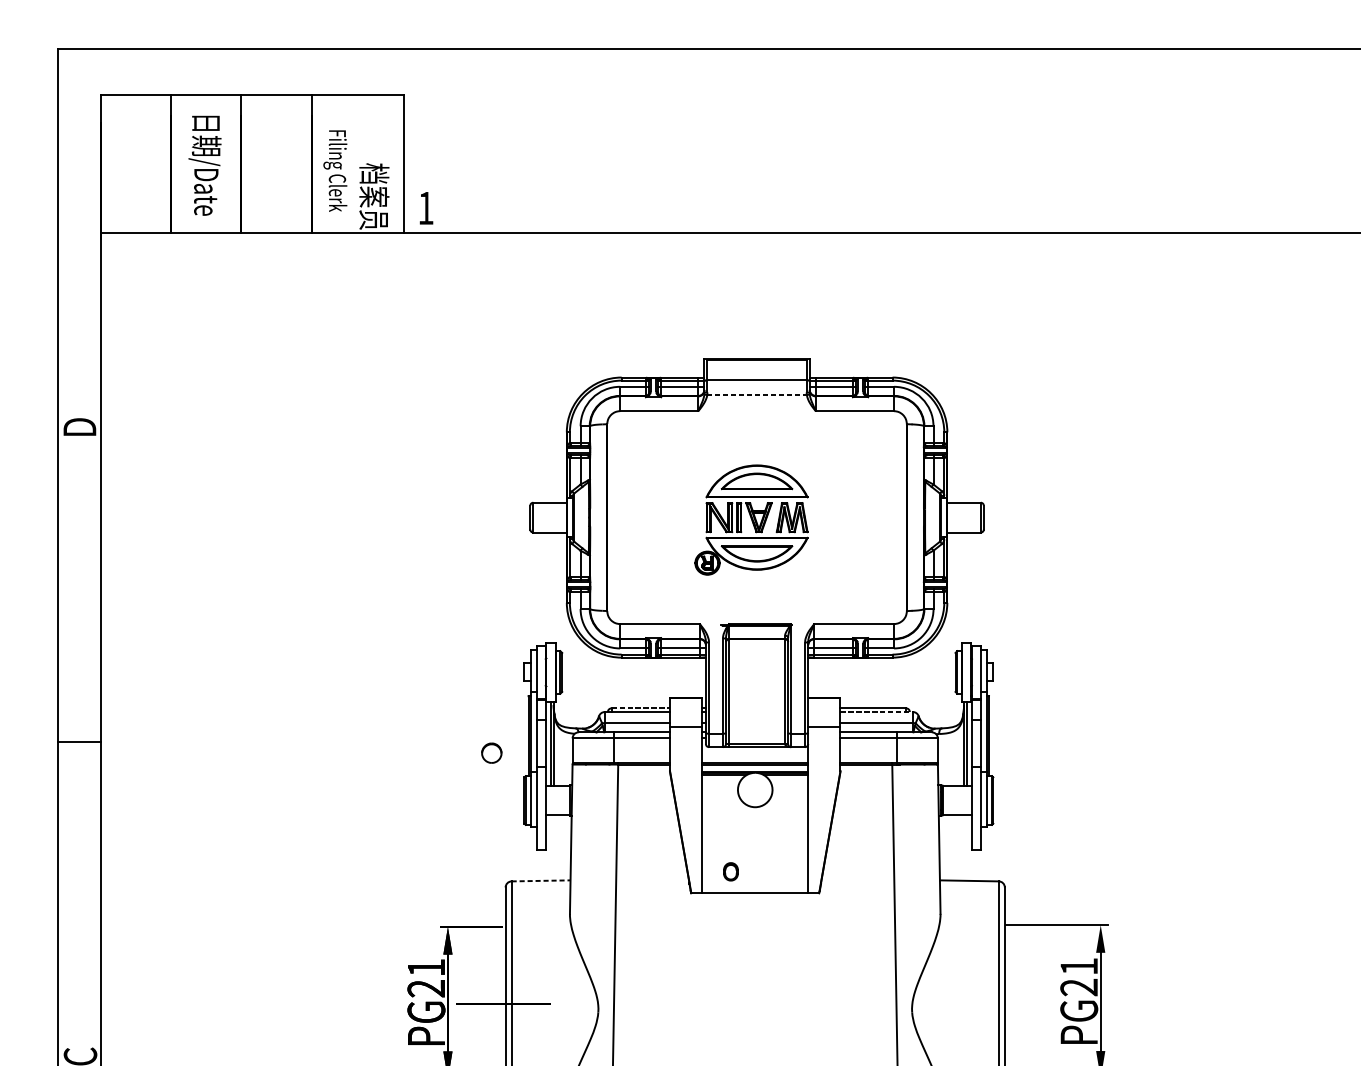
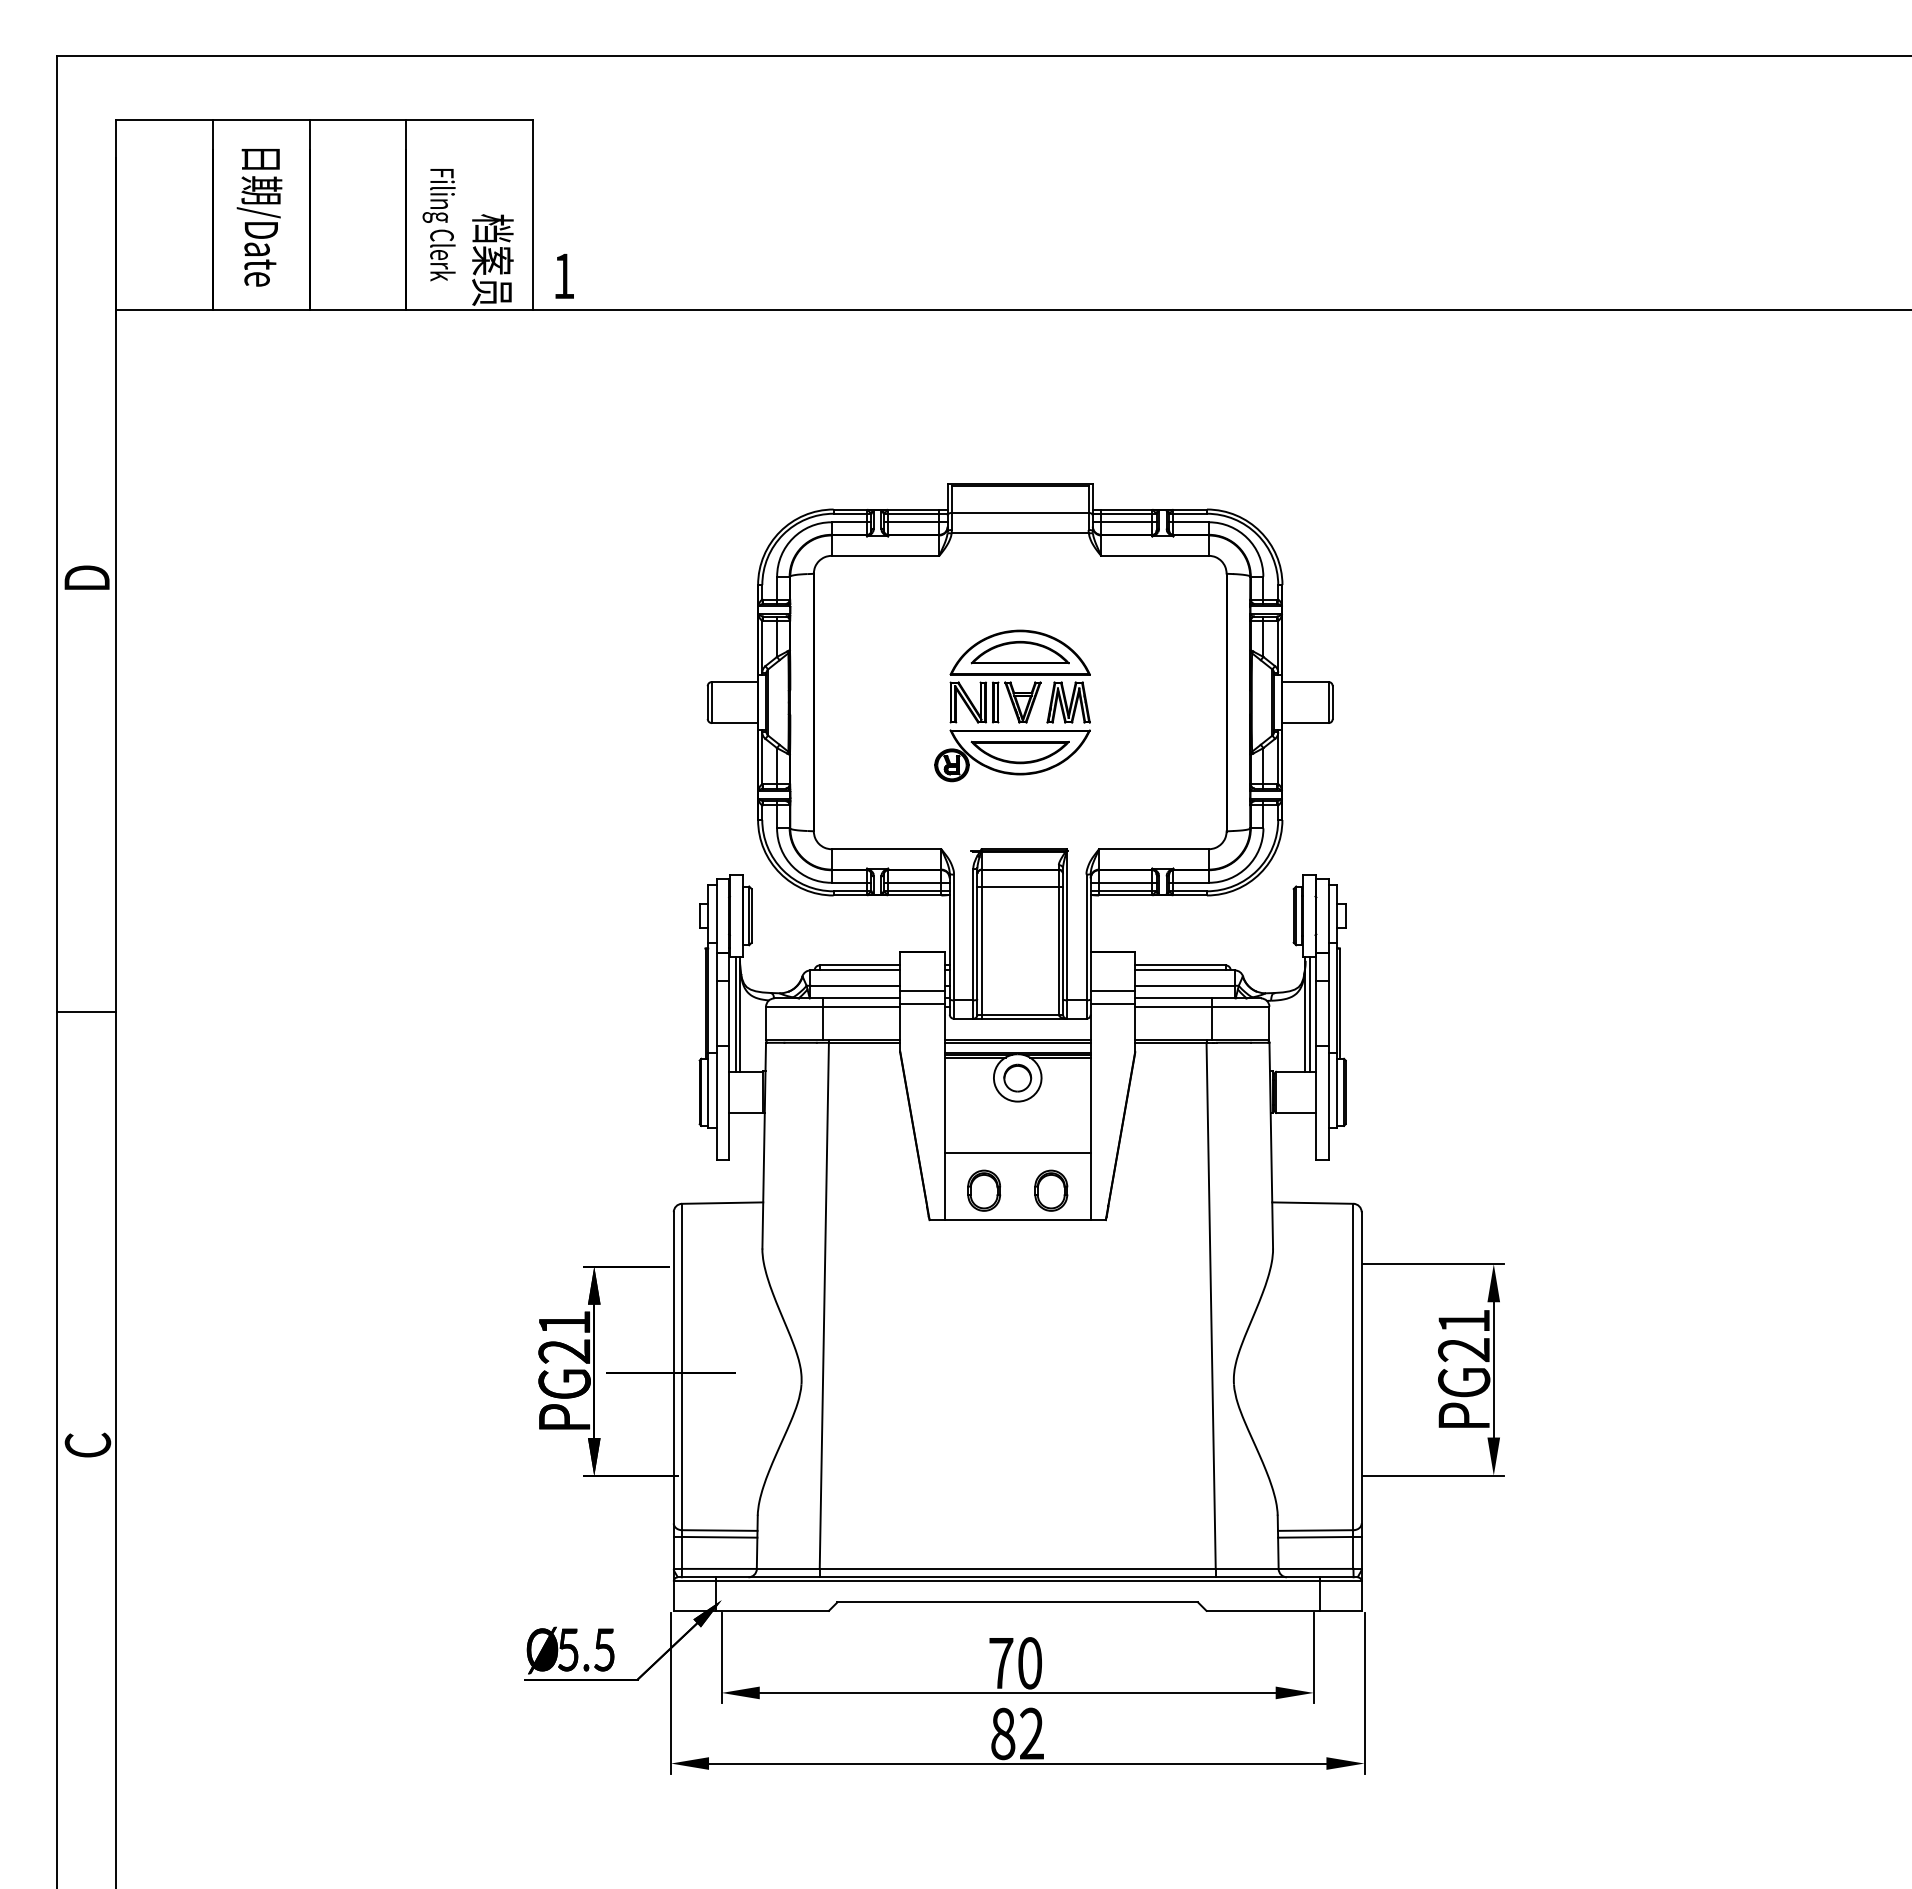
line: (757, 394) -> (1020, 533), dashed -> solid
line: (757, 651) -> (1020, 886), added
line: (641, 708) -> (860, 965), dashed -> solid
line: (876, 712) -> (1185, 970), dashed -> solid
line: (686, 736) -> (922, 1003), added
line: (824, 736) -> (1112, 1003), added
part: (491, 752) -> (1017, 1077), moved
line: (755, 844) -> (1017, 1153), added
part: (731, 871) -> (984, 1190), size x1.67
part: (779, 871) -> (1051, 1190), added
line: (540, 881) -> (722, 1203), dashed -> solid

